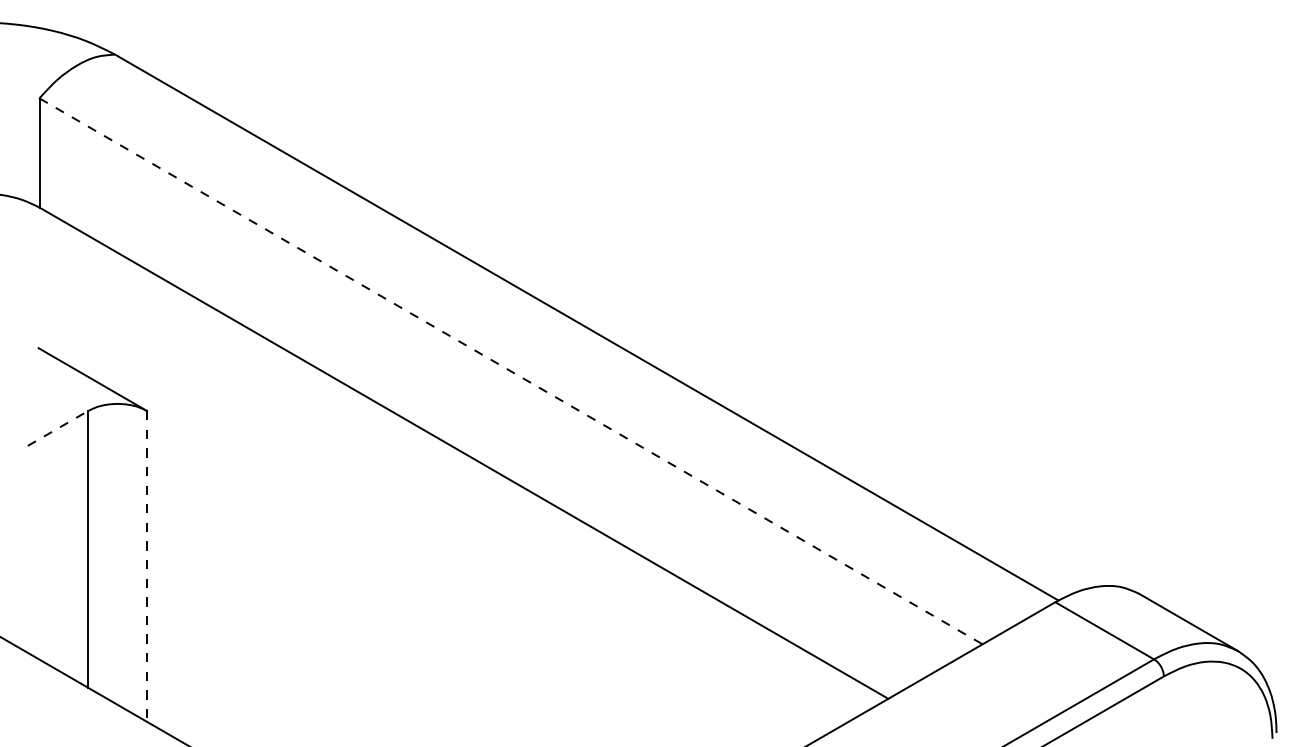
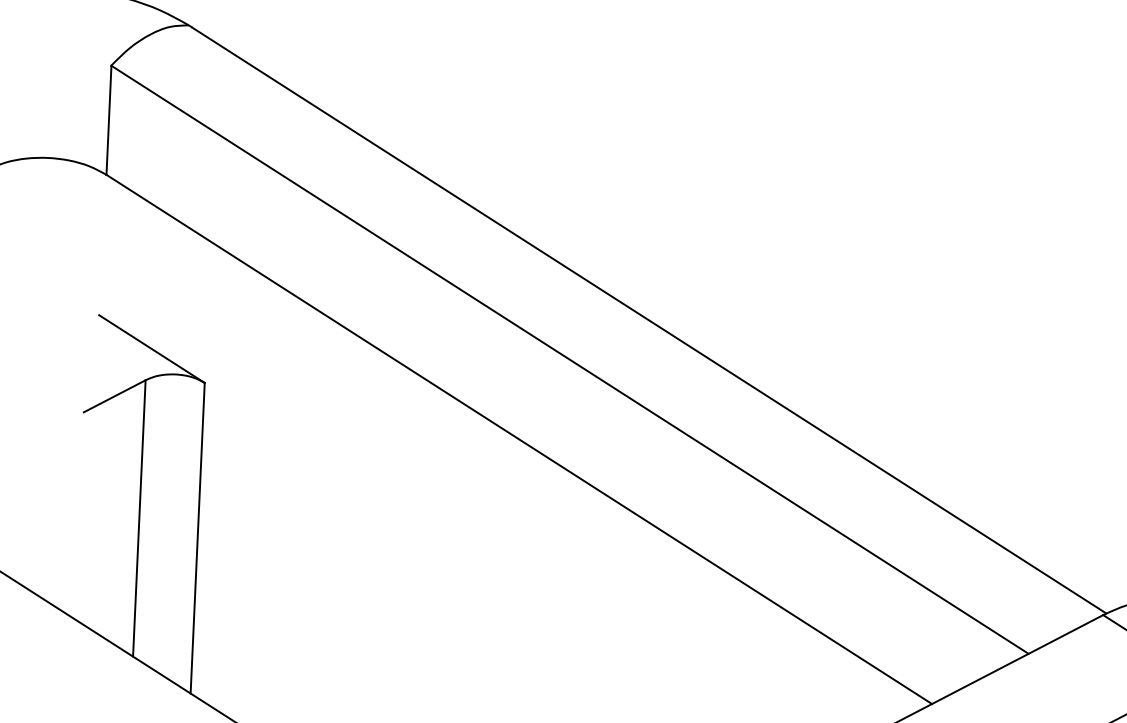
line: (511, 371) -> (570, 359), dashed -> solid
line: (57, 428) -> (114, 396), dashed -> solid
line: (147, 567) -> (197, 539), dashed -> solid

